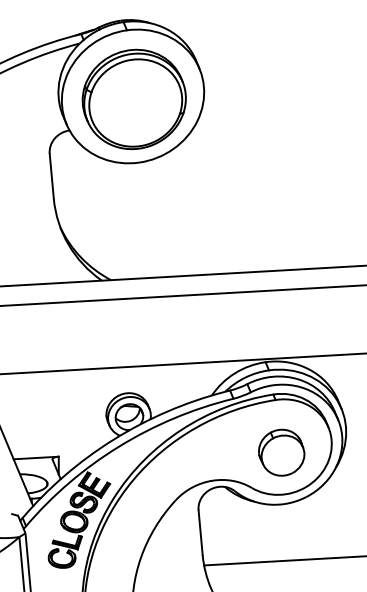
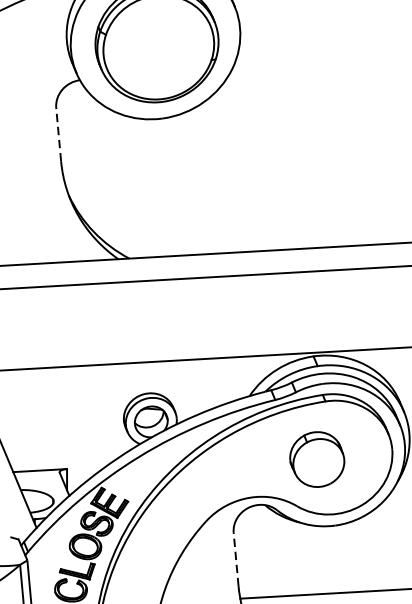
line: (51, 175) -> (58, 133), solid -> dashed
part: (281, 452) -> (317, 459), moved
line: (200, 532) -> (235, 559), solid -> dashed

